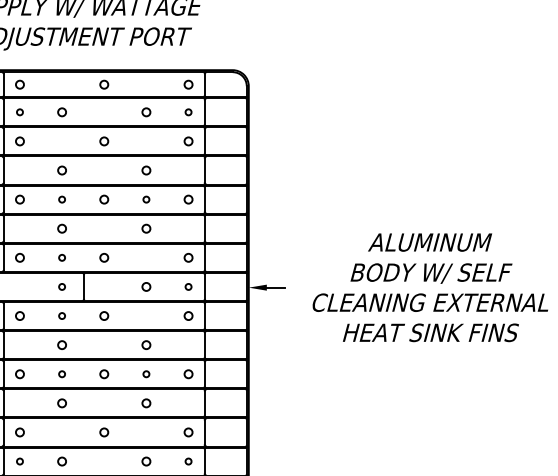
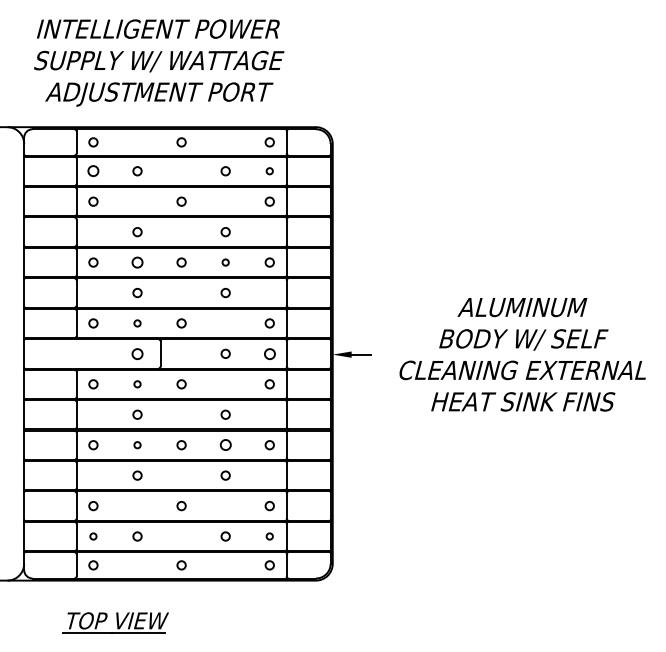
circle: (20, 112) -> (93, 171), size x1.6
circle: (62, 199) -> (137, 262), size x1.6
circle: (62, 286) -> (137, 353), size x1.6
circle: (188, 286) -> (269, 353), size x1.6
circle: (146, 374) -> (225, 445), size x1.6

